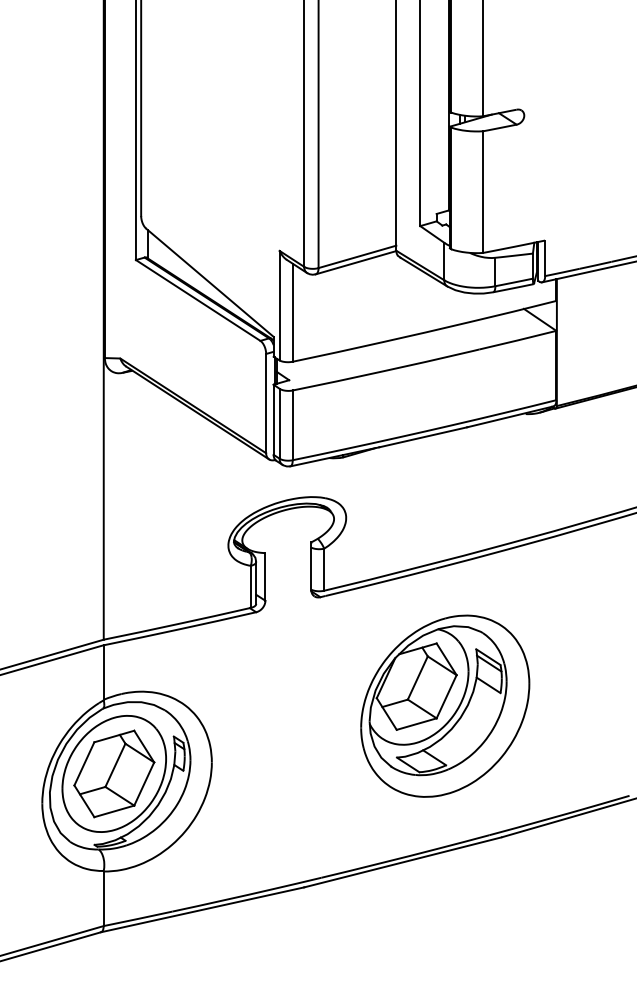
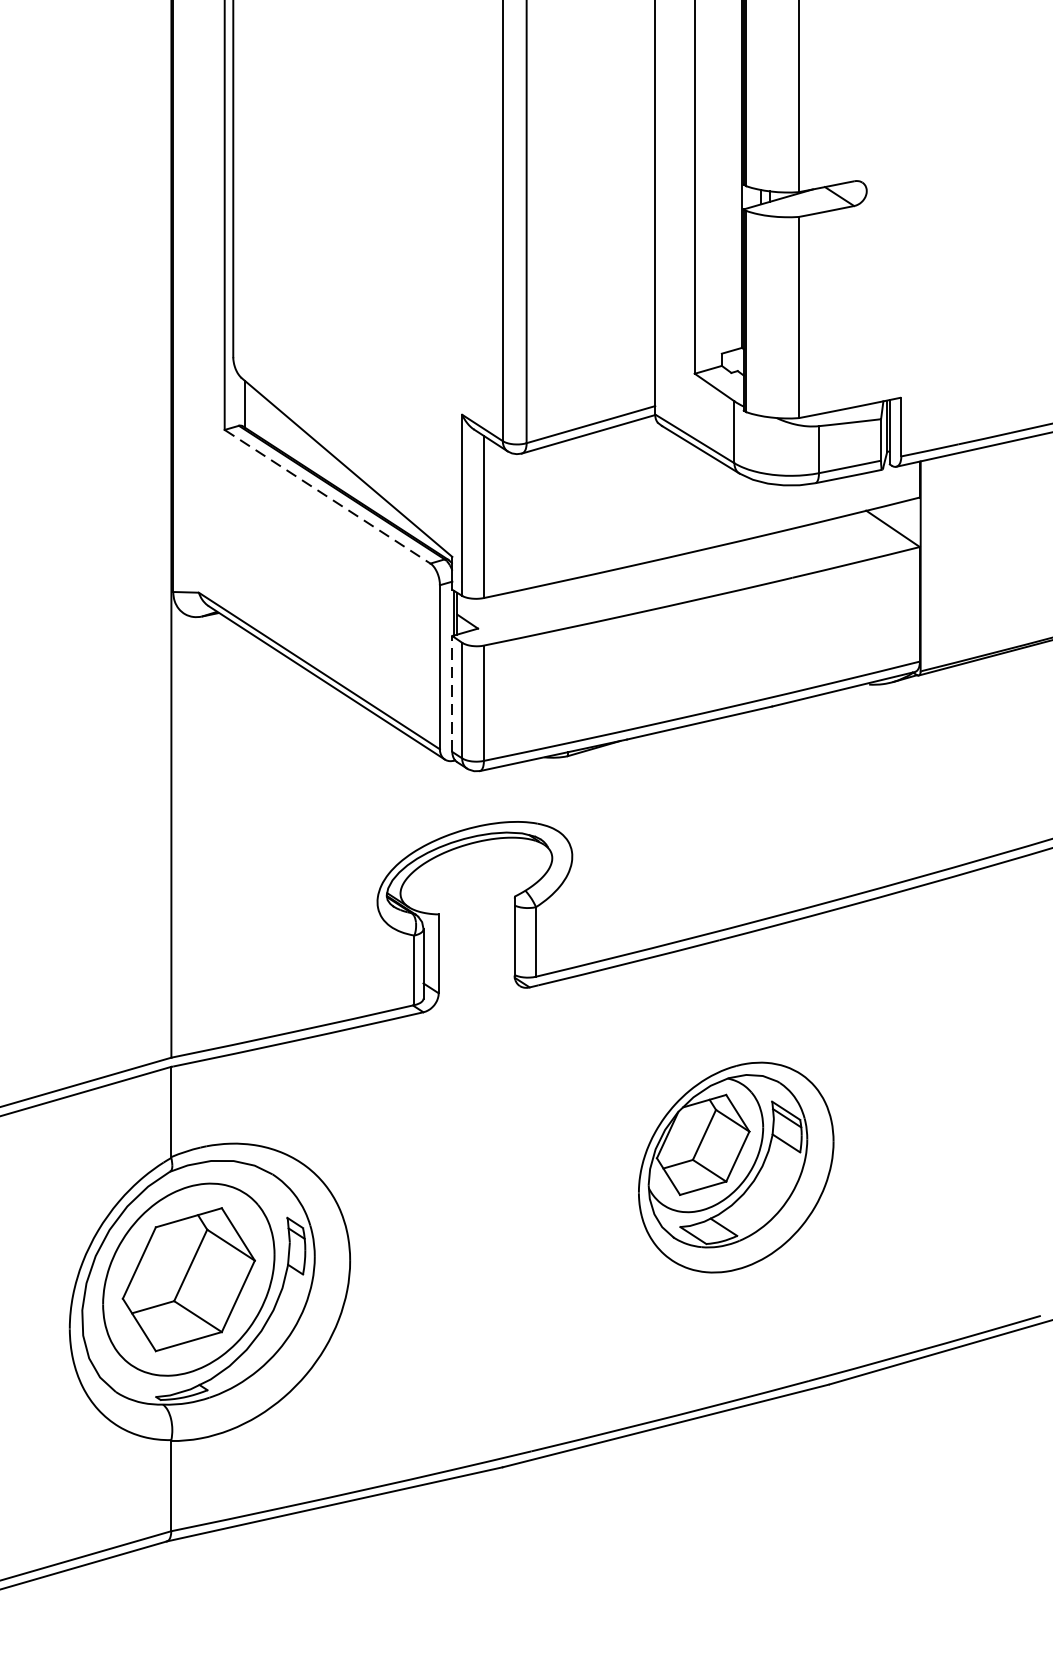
line: (198, 300) -> (328, 496), solid -> dashed
line: (273, 419) -> (452, 693), solid -> dashed
part: (445, 705) -> (736, 1166), size x0.7

